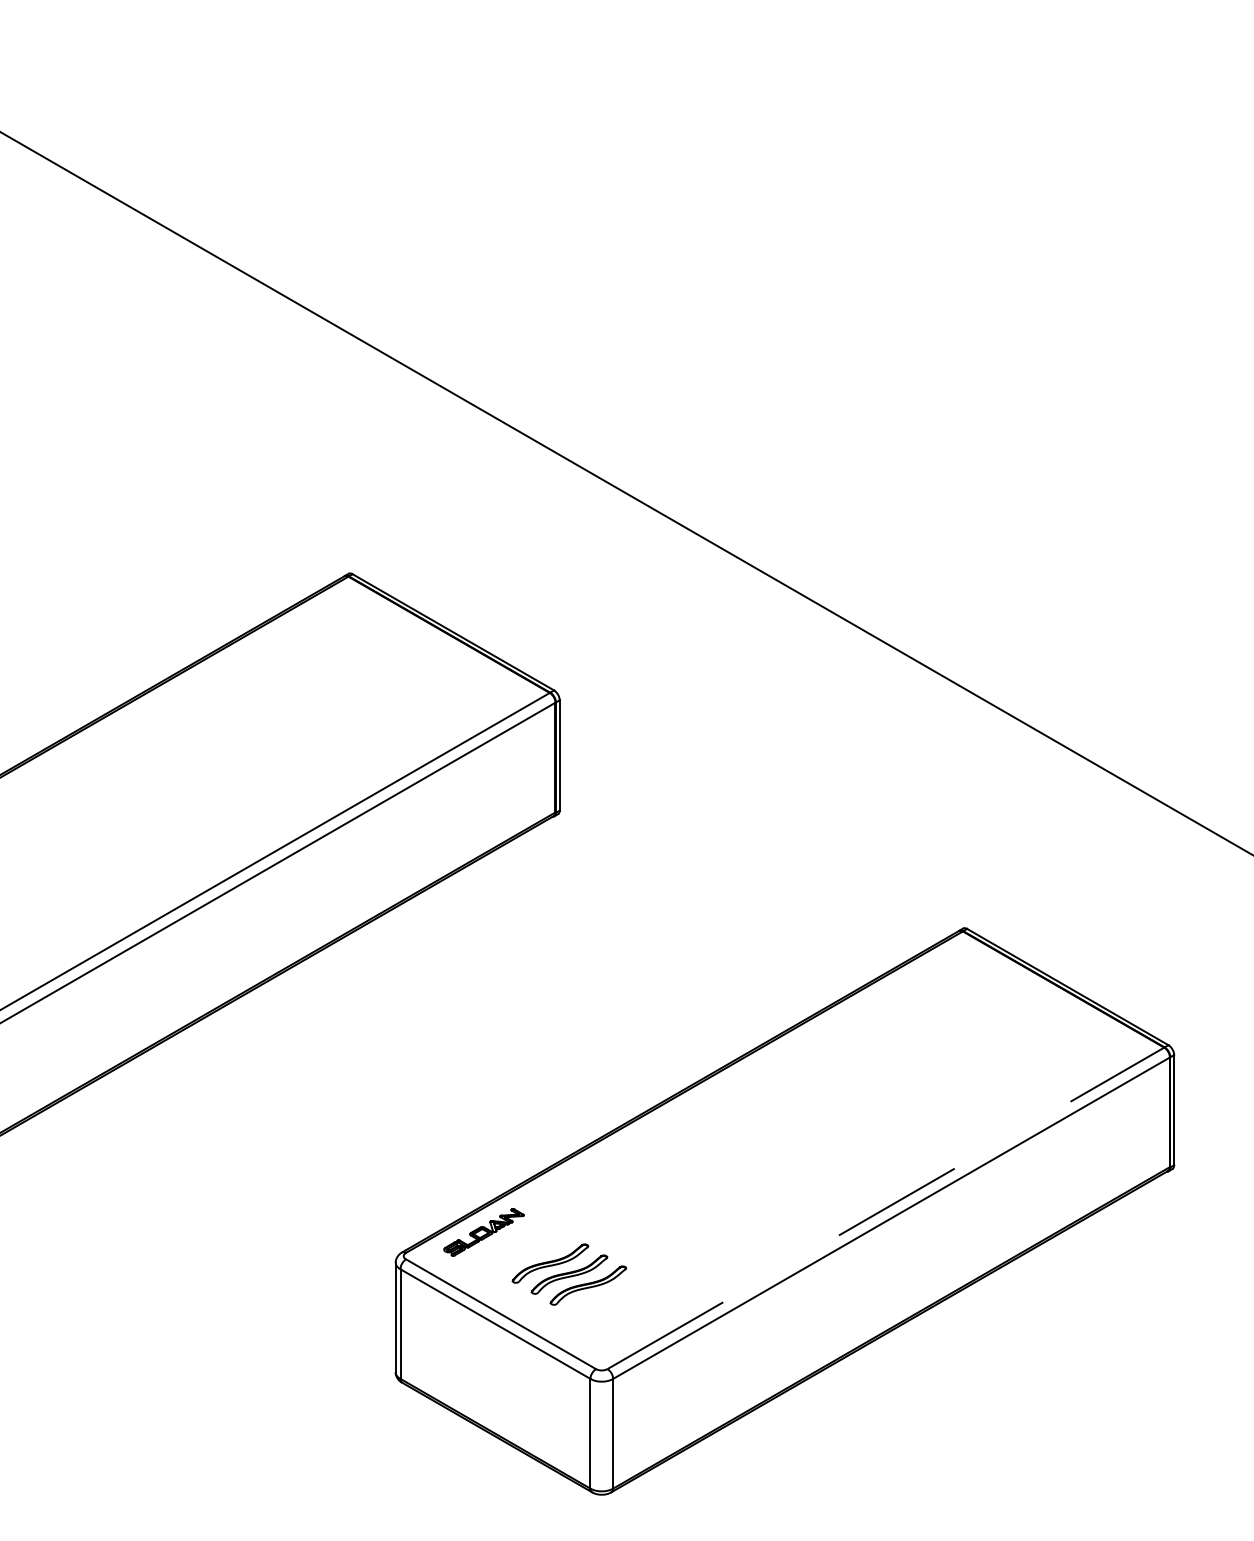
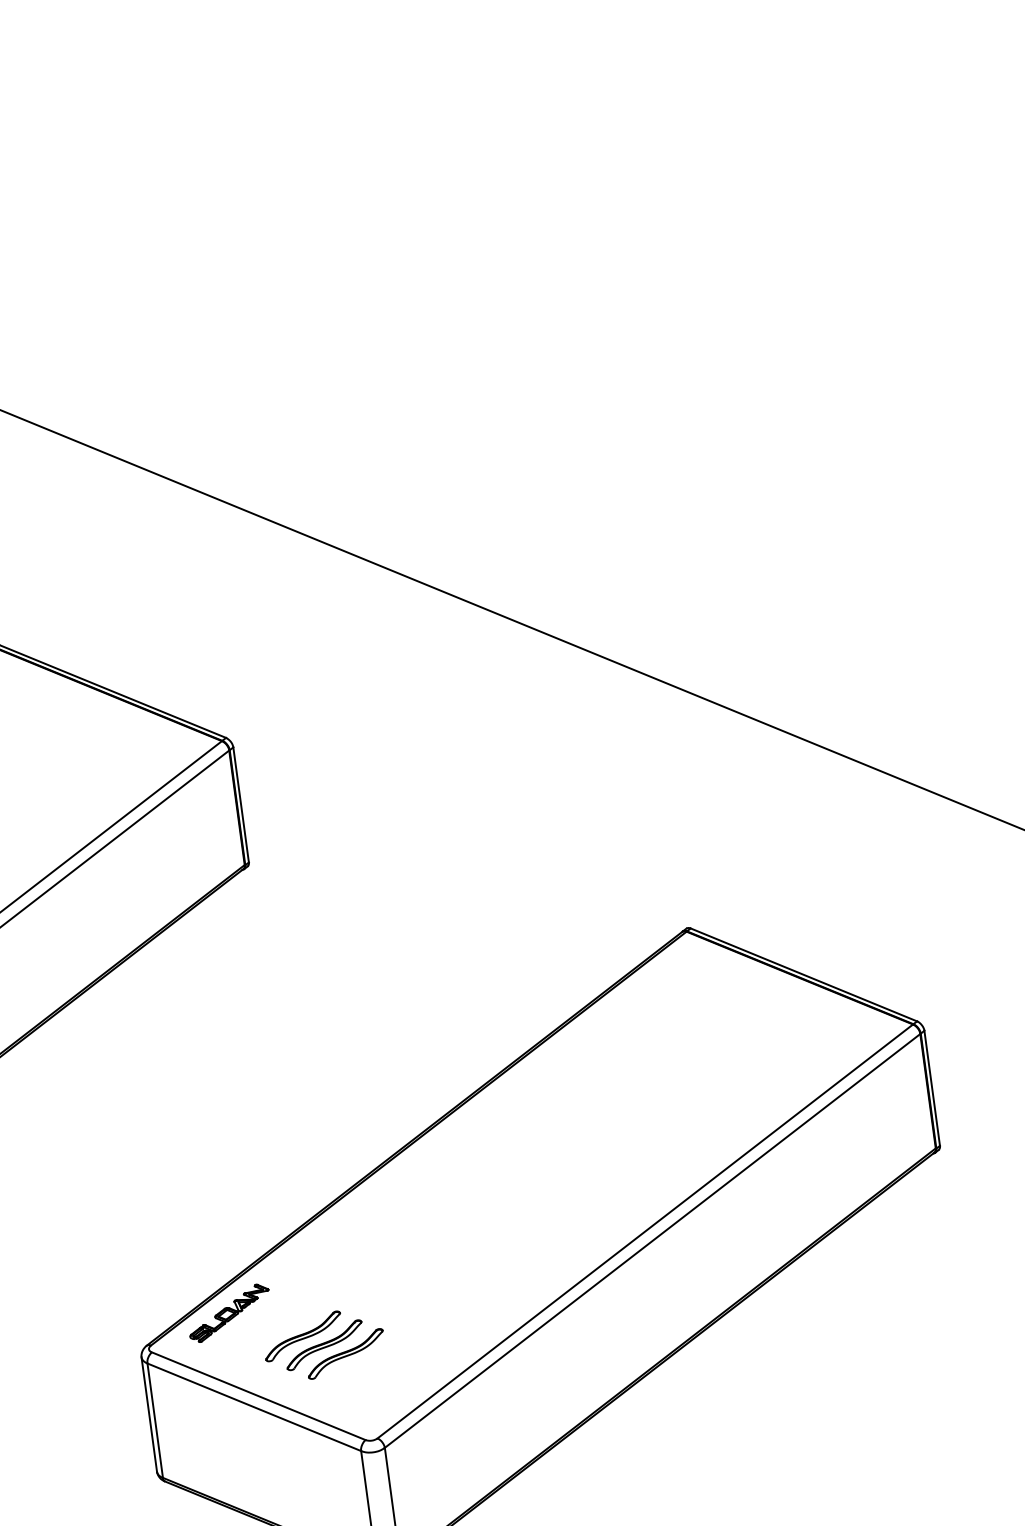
line: (886, 1208) -> (645, 1231), dashed -> solid

